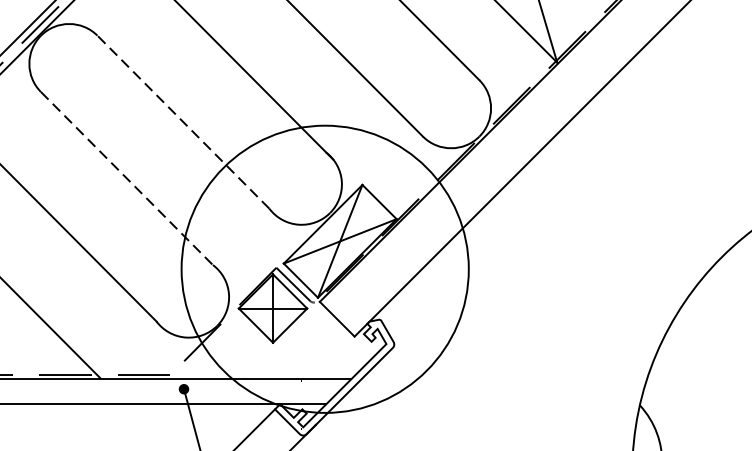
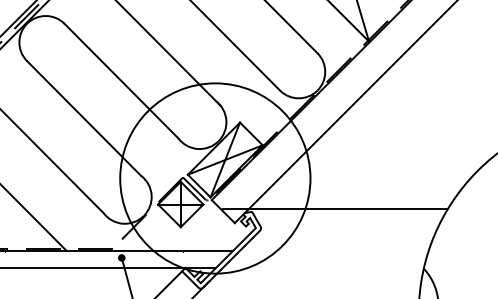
line: (183, 122) -> (121, 81), dashed -> solid
line: (127, 178) -> (84, 118), dashed -> solid
line: (506, 316) -> (335, 209), added

